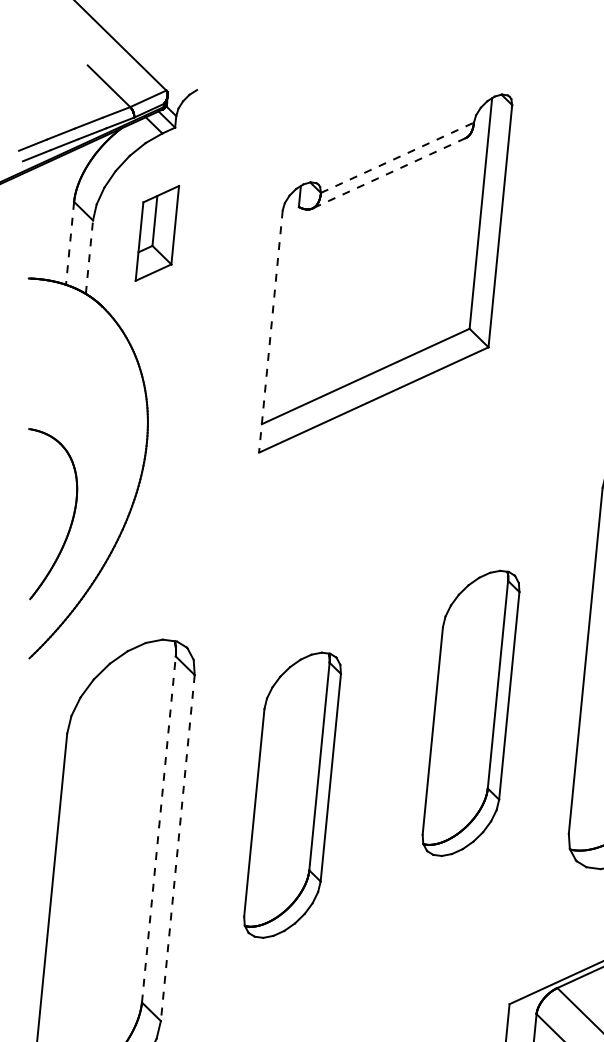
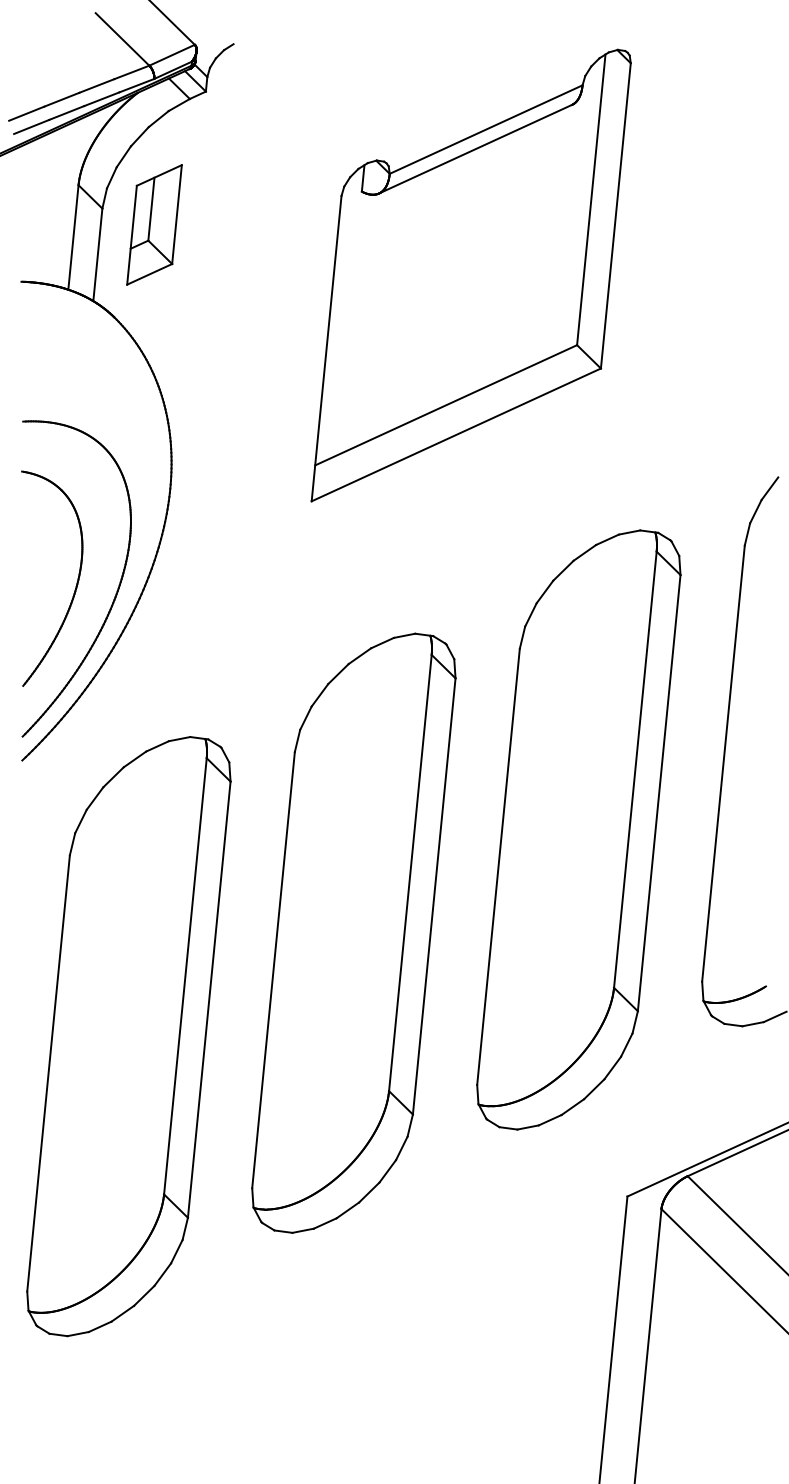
line: (397, 157) -> (486, 129), dashed -> solid
line: (389, 173) -> (475, 149), dashed -> solid
part: (157, 233) -> (154, 224), moved
line: (70, 243) -> (73, 237), dashed -> solid
line: (89, 256) -> (97, 254), dashed -> solid
line: (270, 332) -> (326, 349), dashed -> solid
part: (104, 523) -> (116, 590), added
part: (470, 713) -> (578, 829), size x1.67
part: (292, 794) -> (353, 932), size x1.67
line: (158, 828) -> (185, 975), dashed -> solid
line: (177, 848) -> (209, 1000), dashed -> solid

